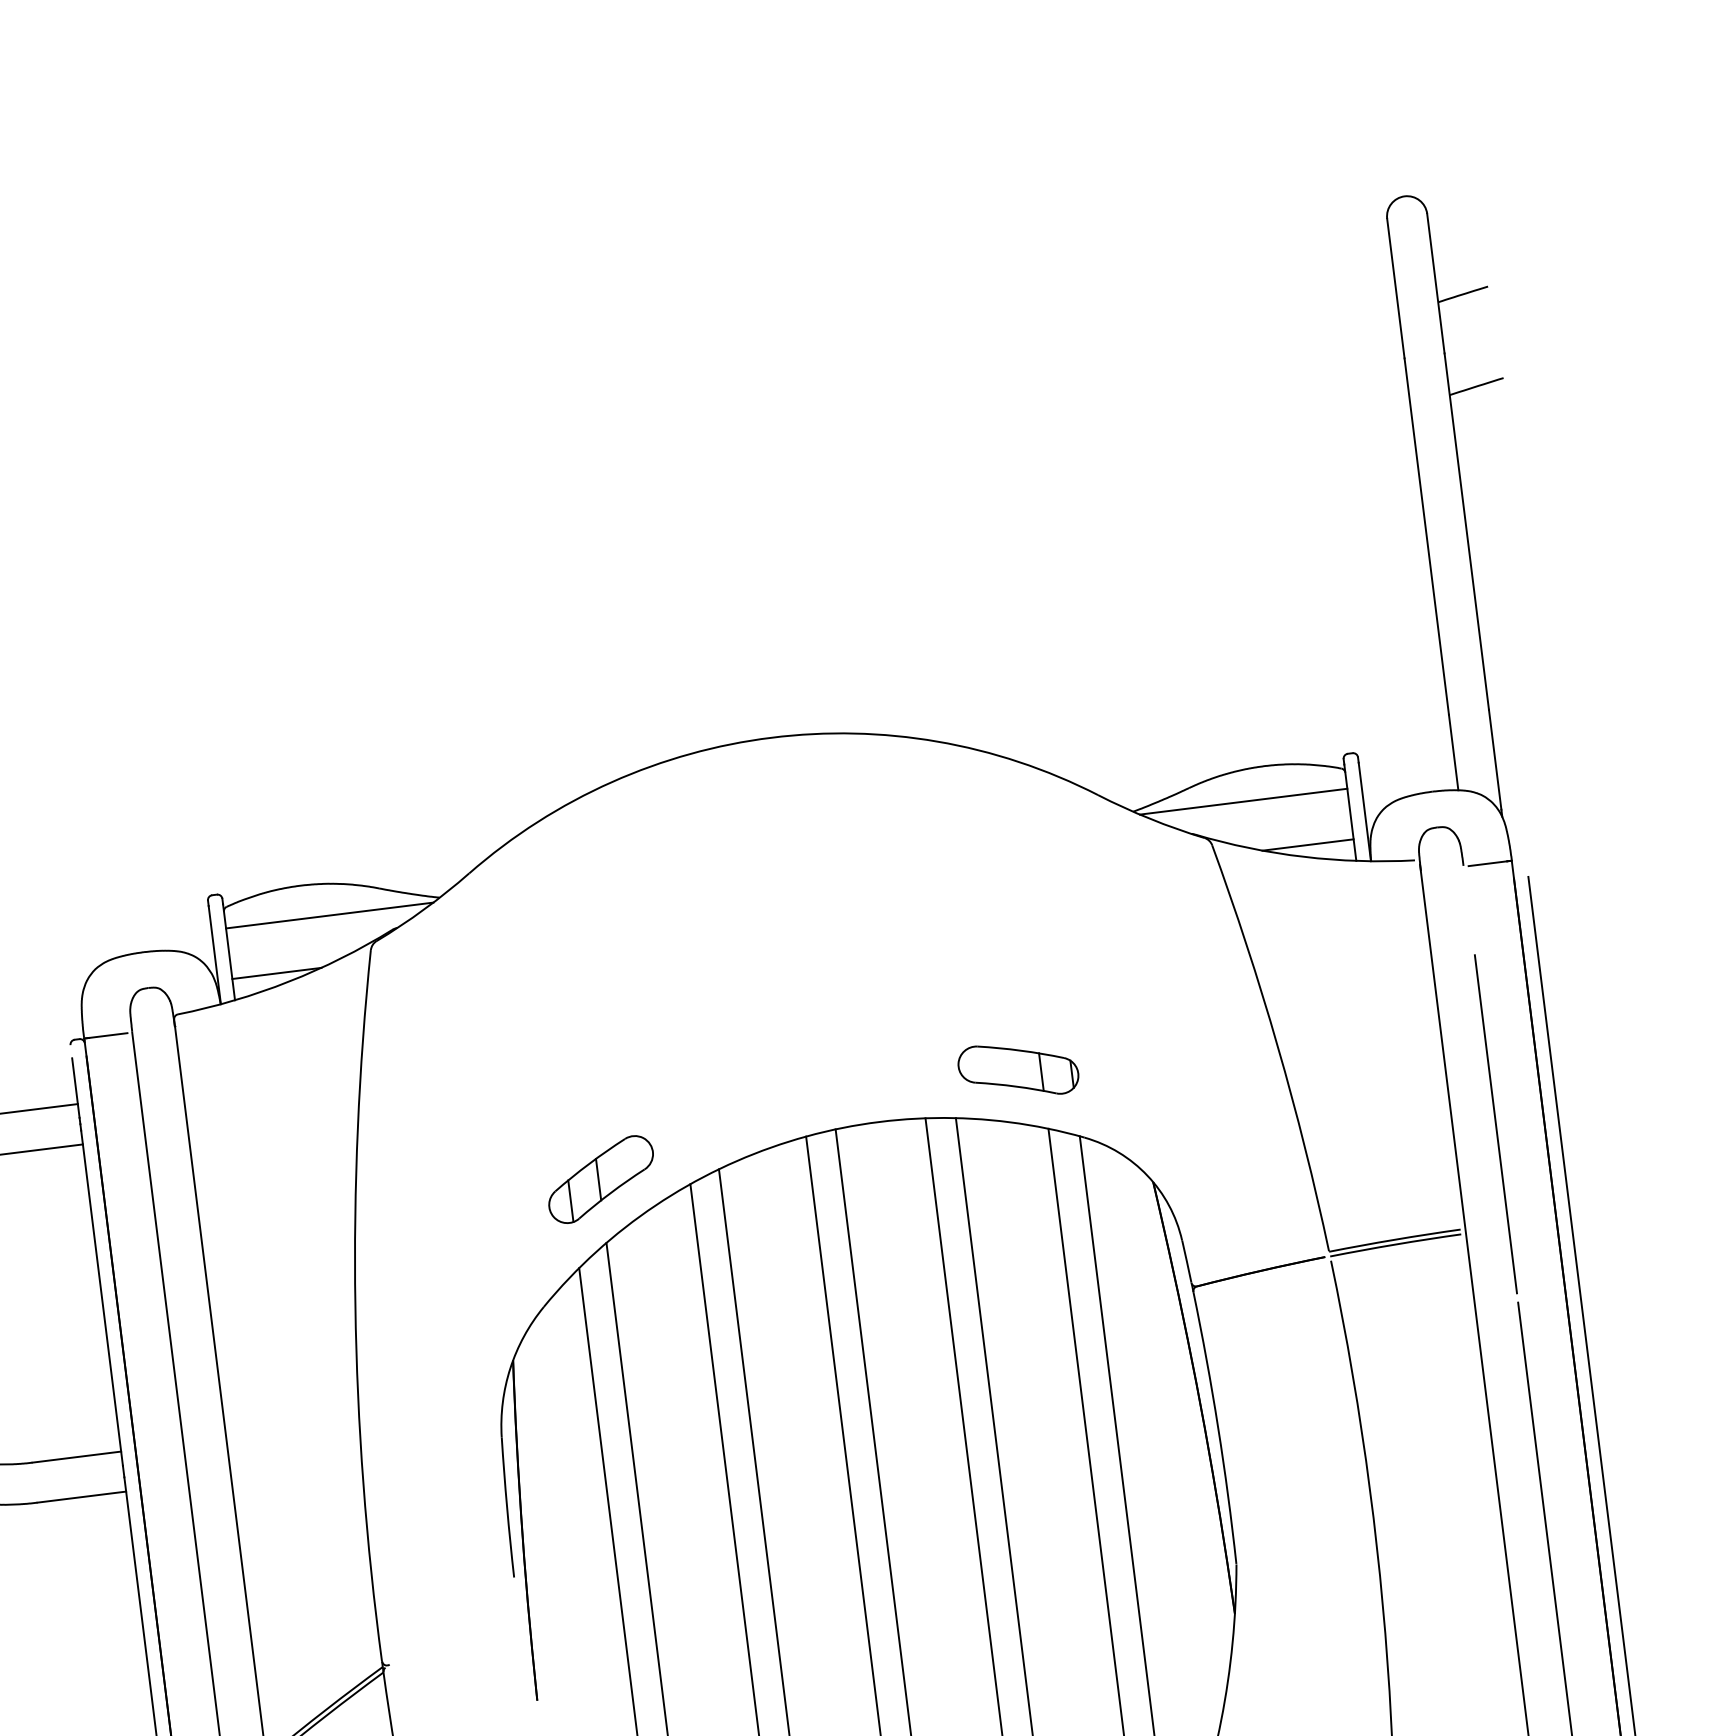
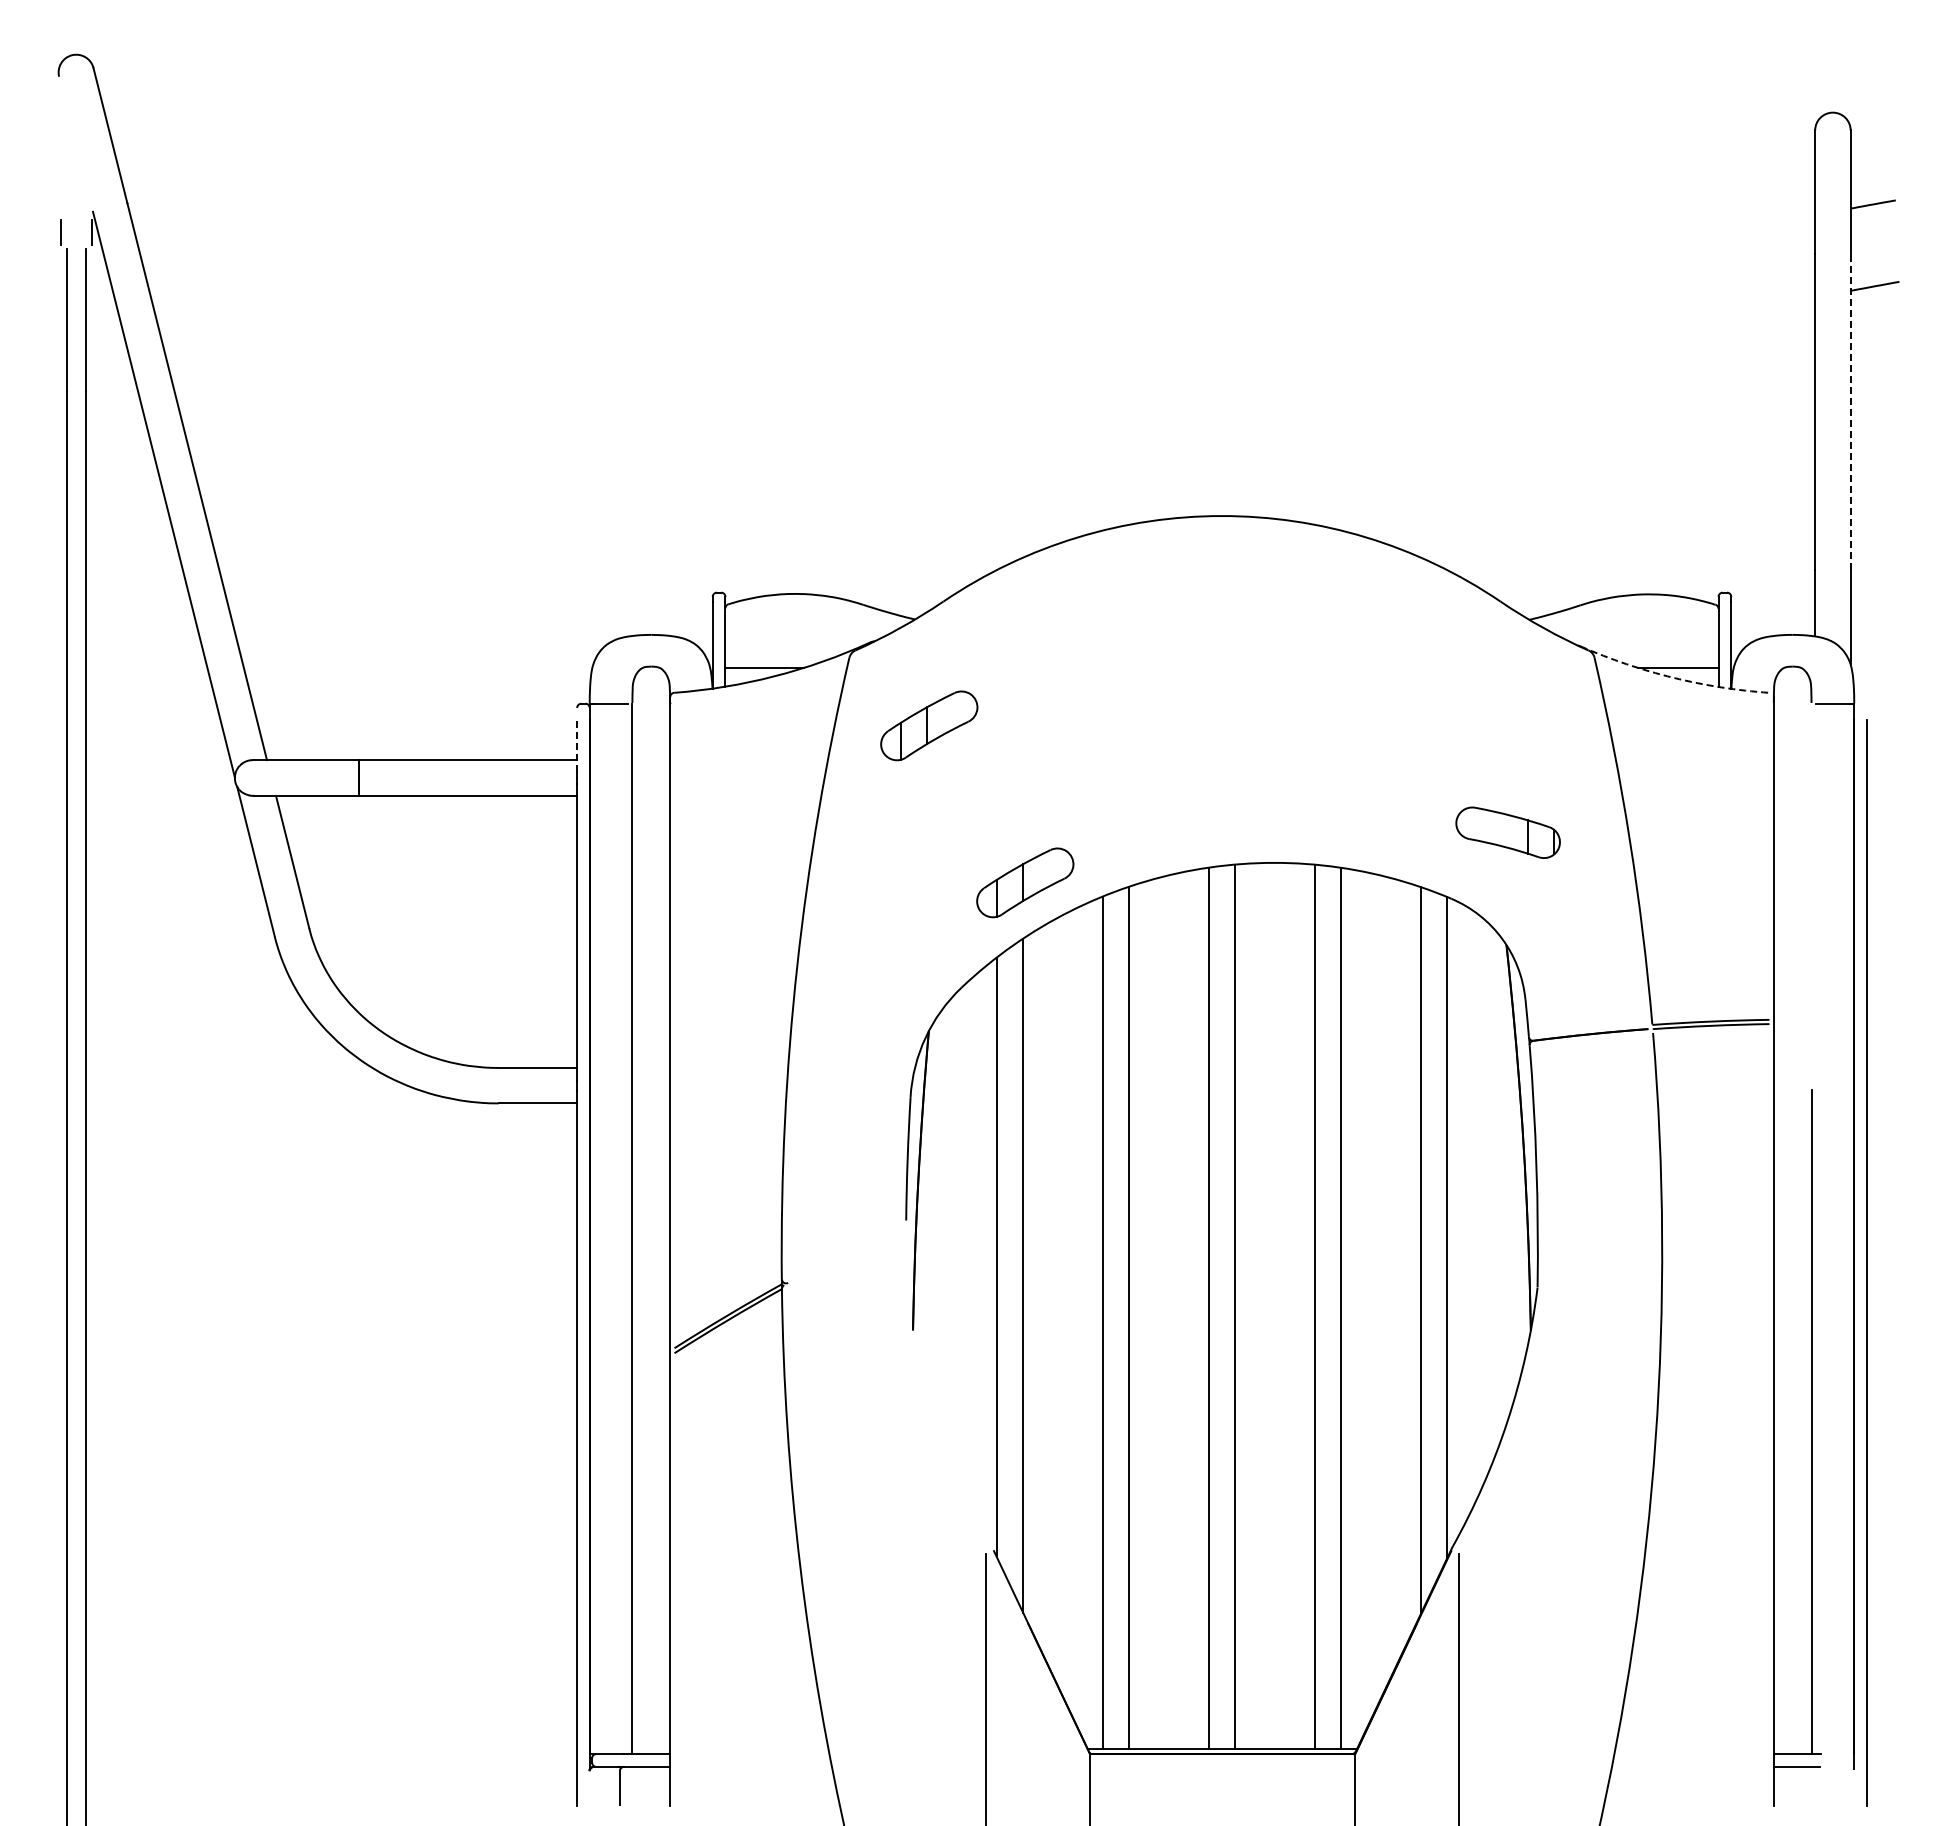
line: (1466, 531) -> (1850, 411), solid -> dashed
line: (1243, 802) -> (1626, 623), removed
arc: (1304, 856) -> (1673, 677), solid -> dashed
line: (330, 915) -> (817, 623), removed
part: (470, 1015) -> (929, 725), added
part: (1017, 1069) -> (1507, 832), moved
line: (76, 1087) -> (577, 745), solid -> dashed
line: (1495, 1123) -> (1811, 931), removed

